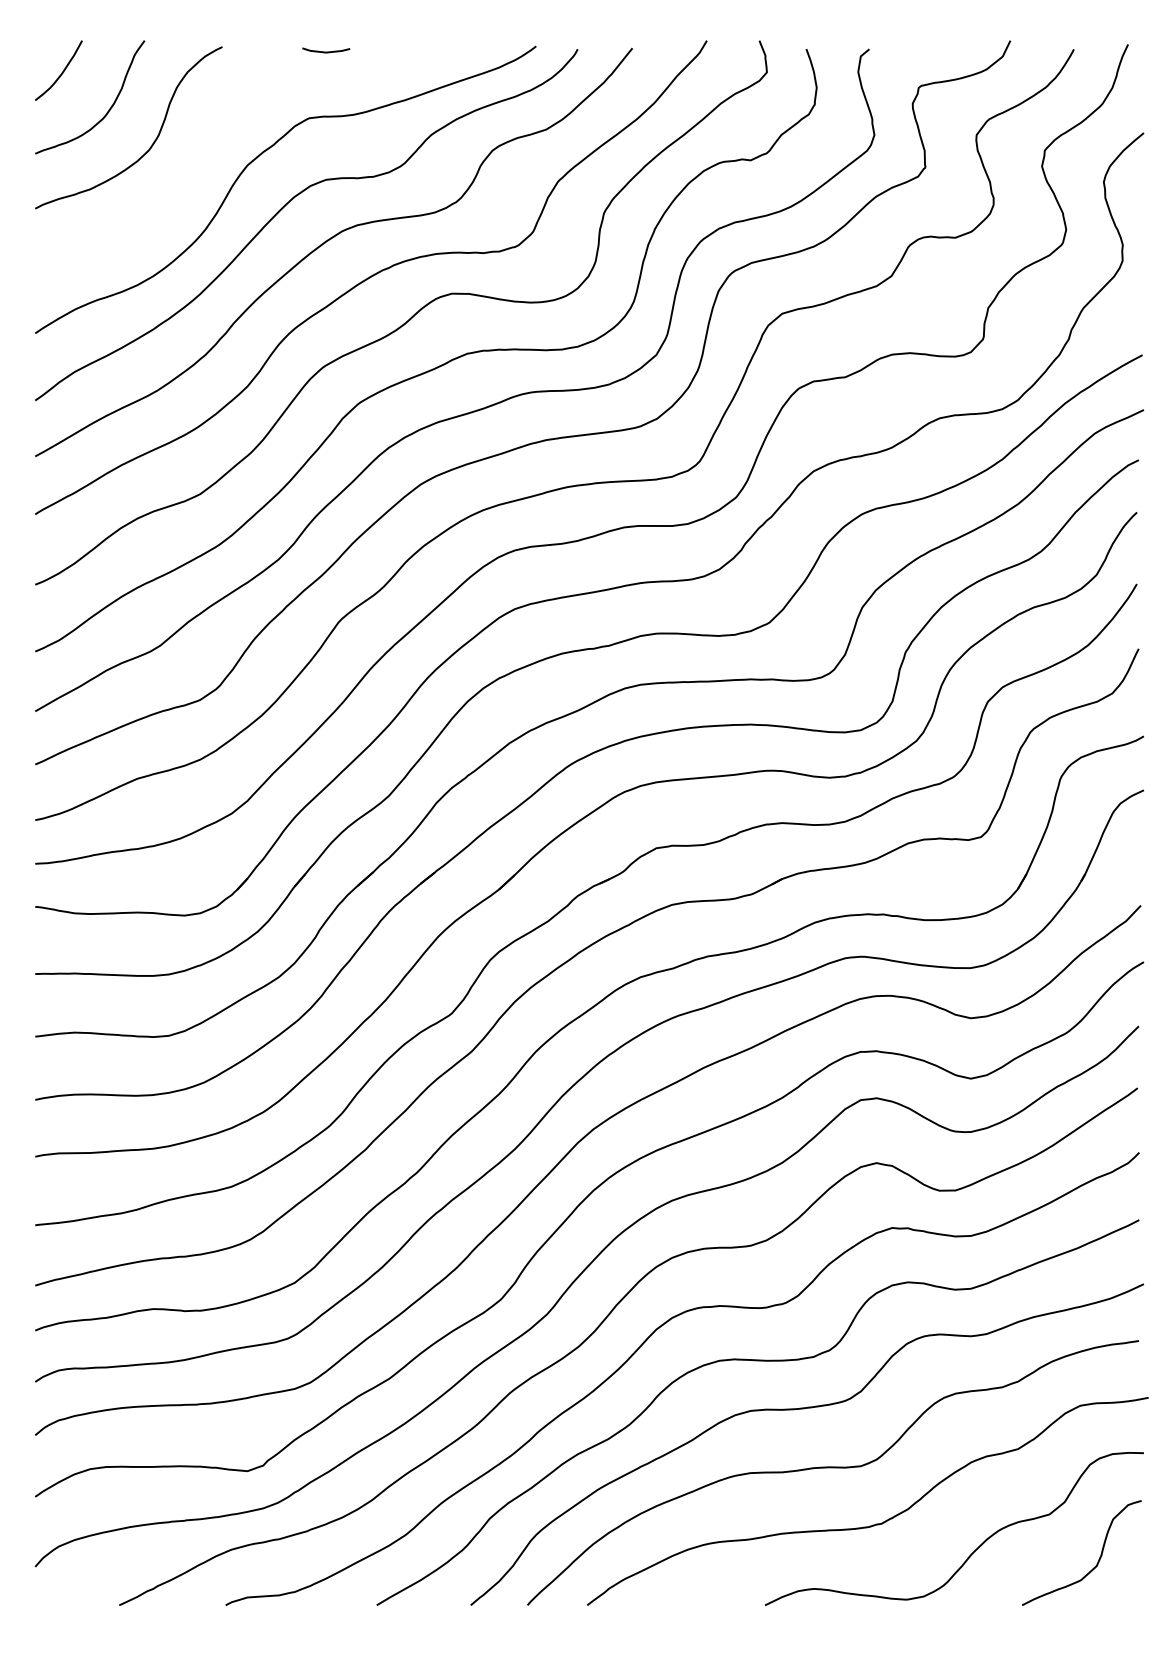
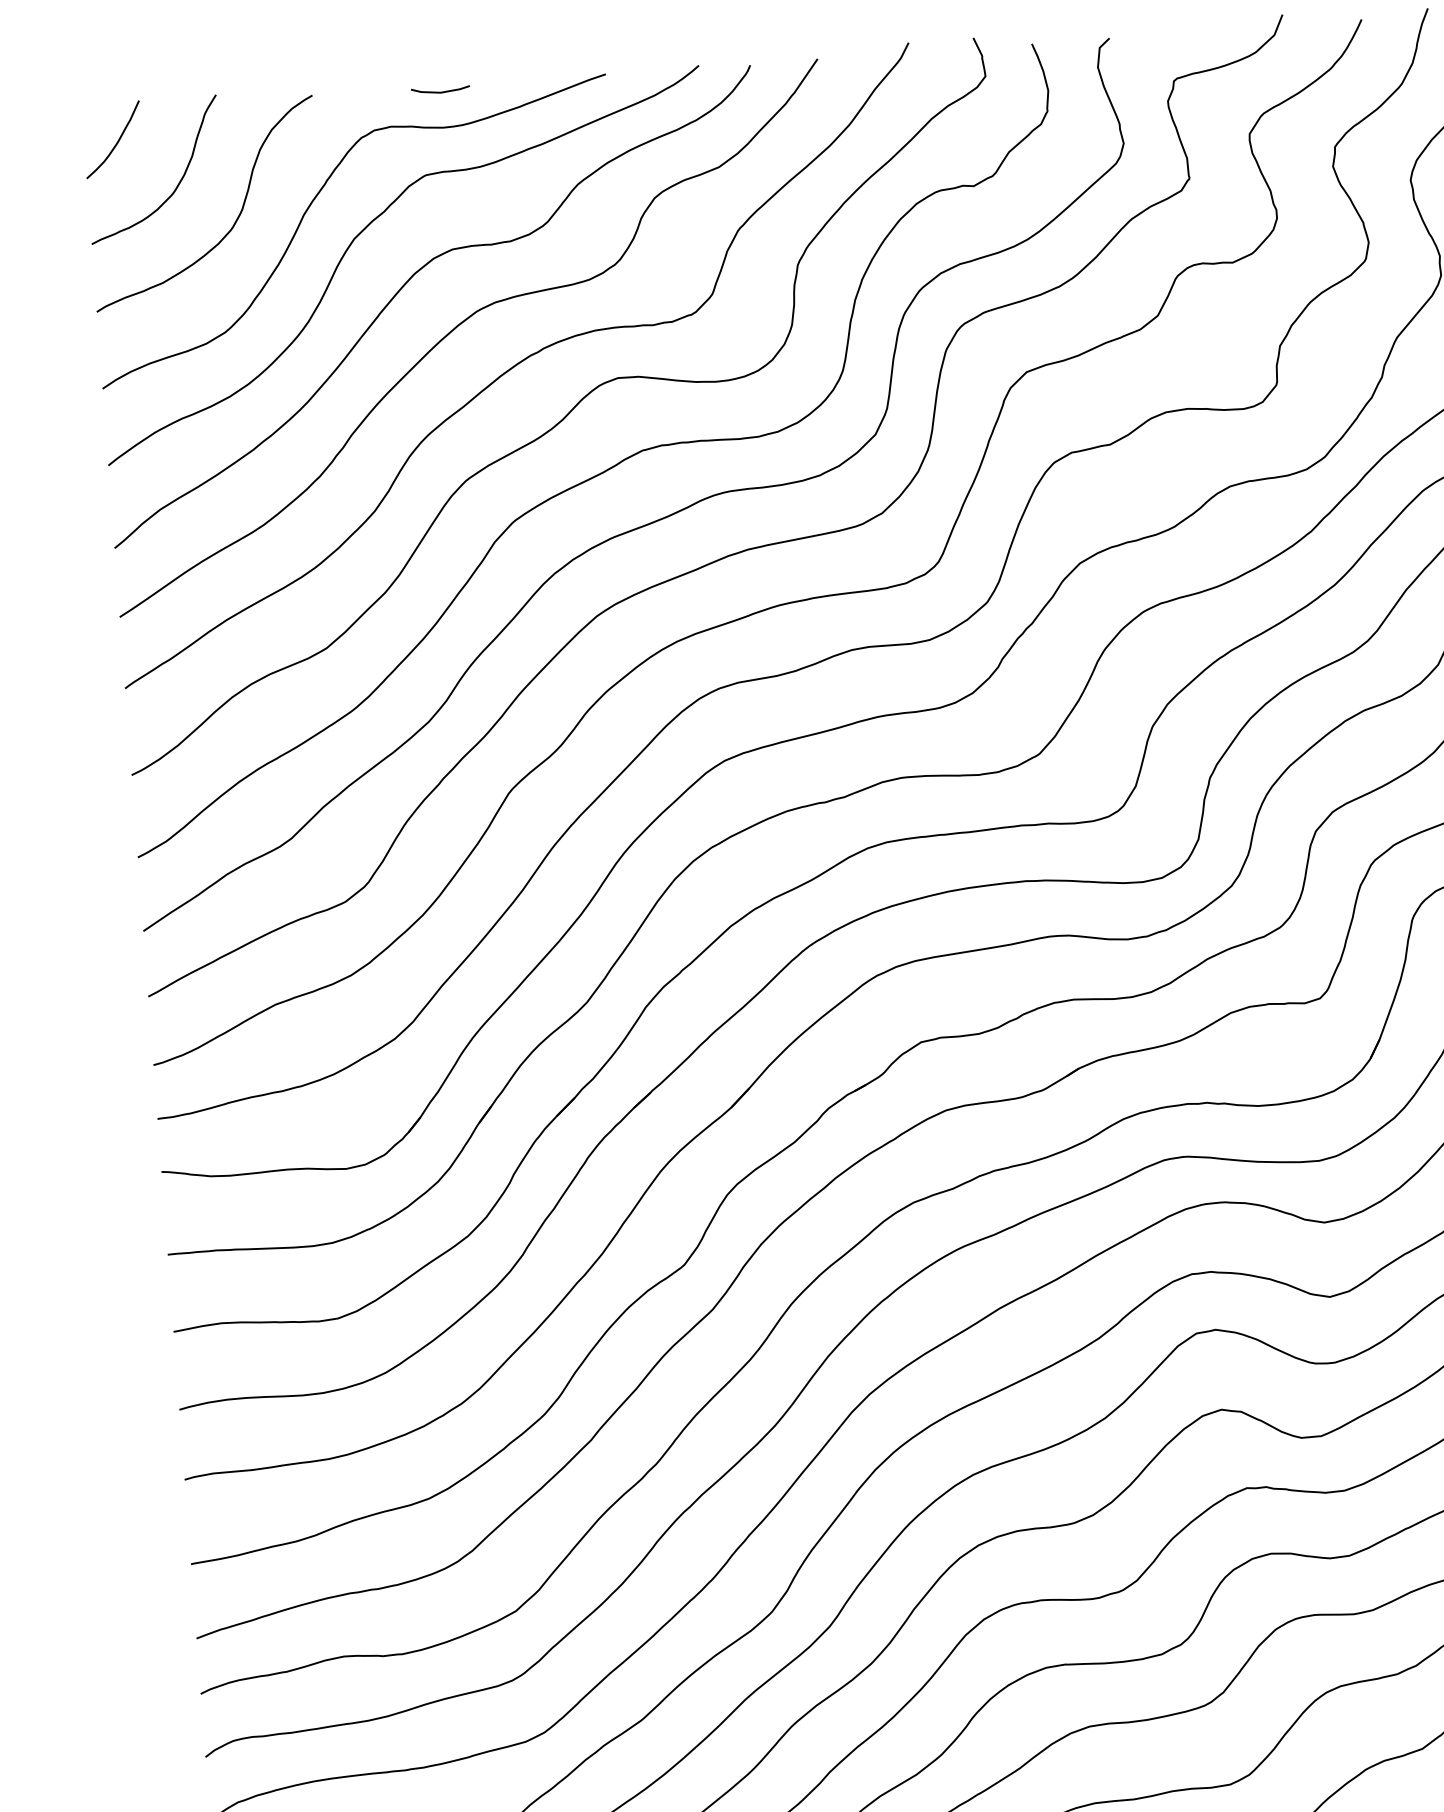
curve: (215, 135) -> (312, 205), added

